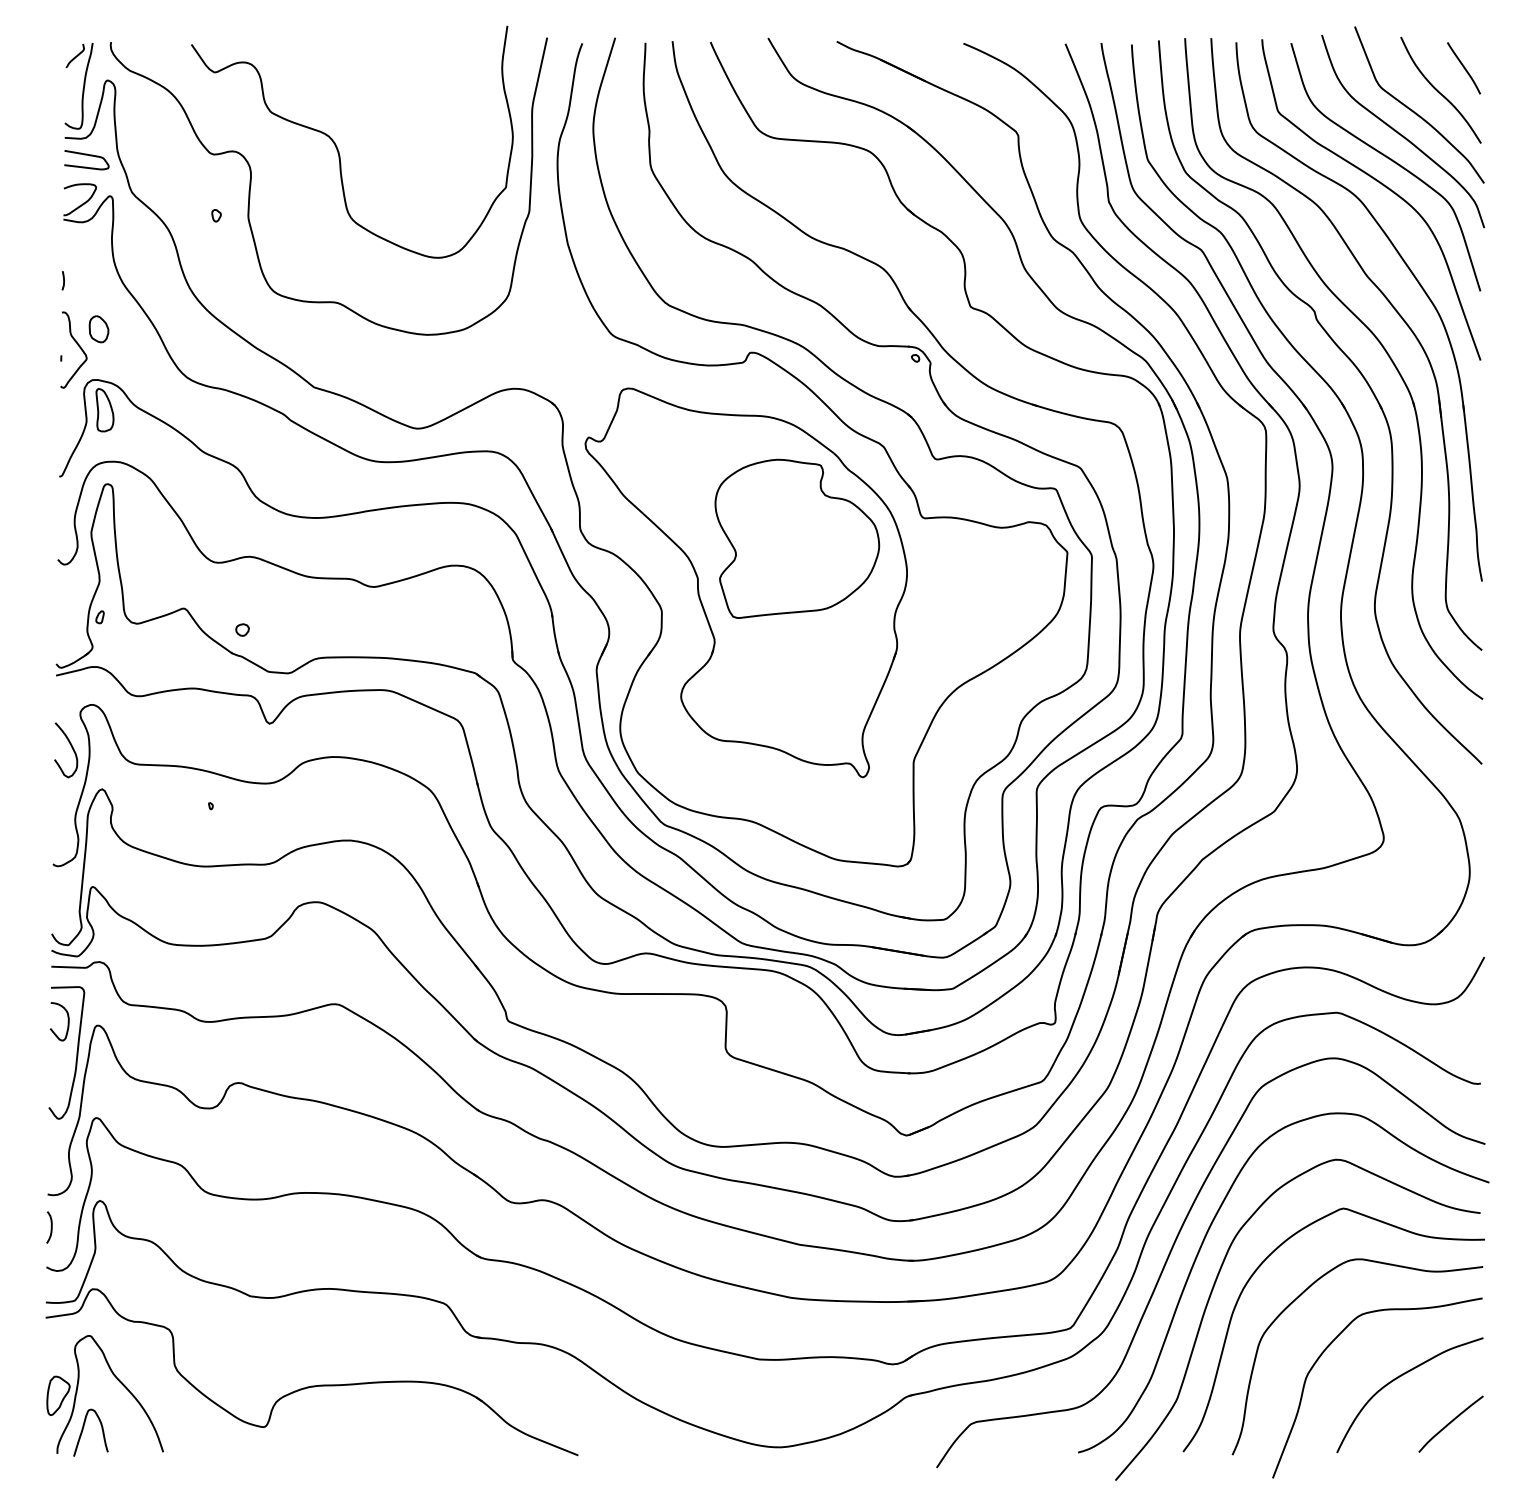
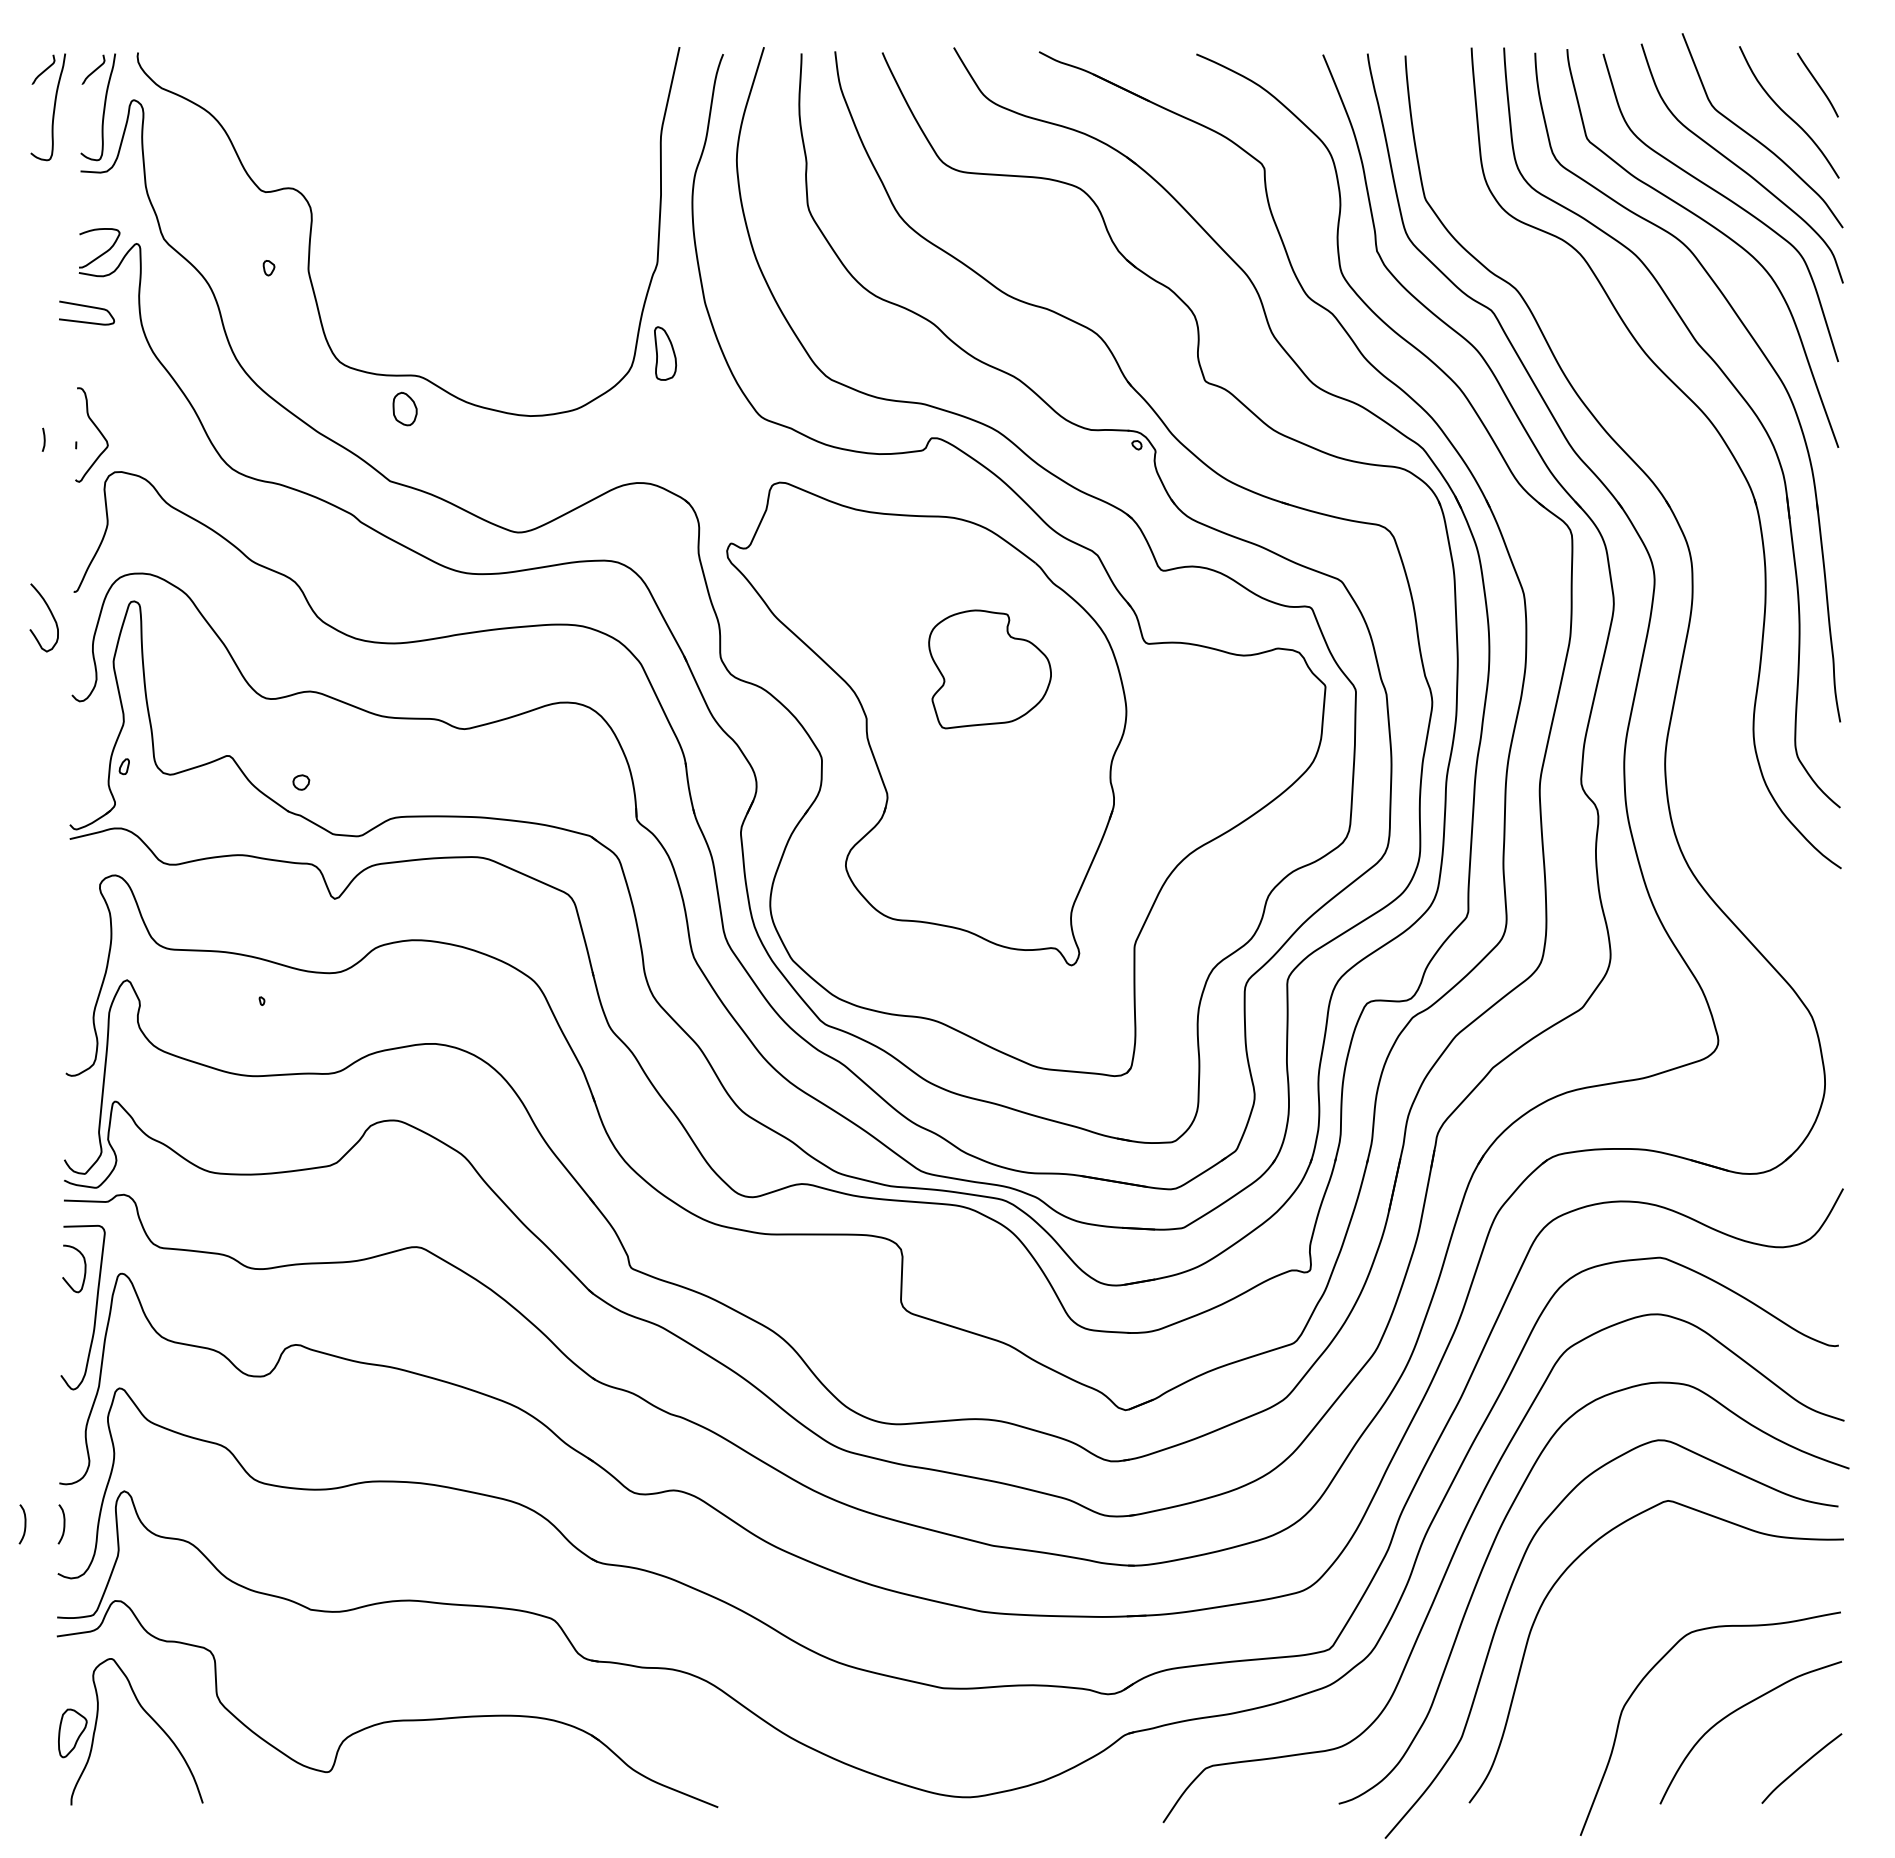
part: (38, 86) -> (47, 107), added
curve: (337, 147) -> (419, 183), removed
curve: (87, 155) -> (87, 307), moved
curve: (63, 280) -> (43, 439), moved
part: (98, 328) -> (404, 408), moved
part: (1358, 372) -> (1687, 462), removed
part: (104, 410) -> (665, 353), moved
part: (796, 538) -> (989, 669), size x0.6
curve: (71, 746) -> (50, 613), moved
curve: (19, 1227) -> (24, 1524), added
curve: (1302, 1294) -> (1617, 1607), removed
curve: (83, 1430) -> (103, 1776), removed

